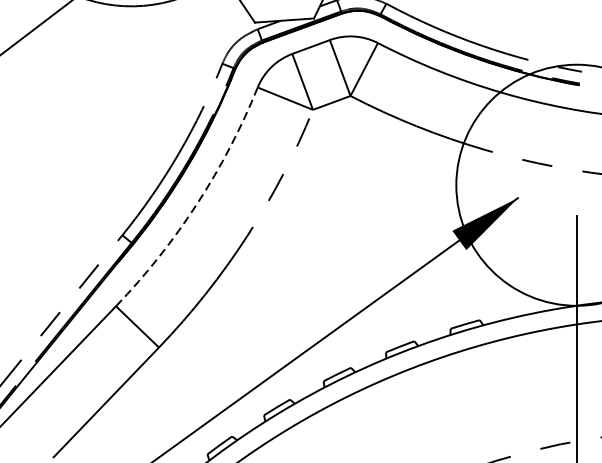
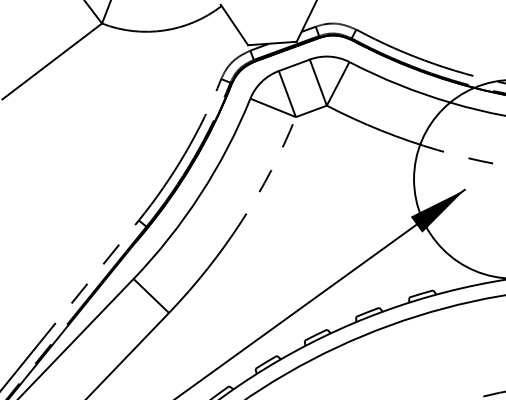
arc: (197, 203) -> (200, 194), dashed -> solid

